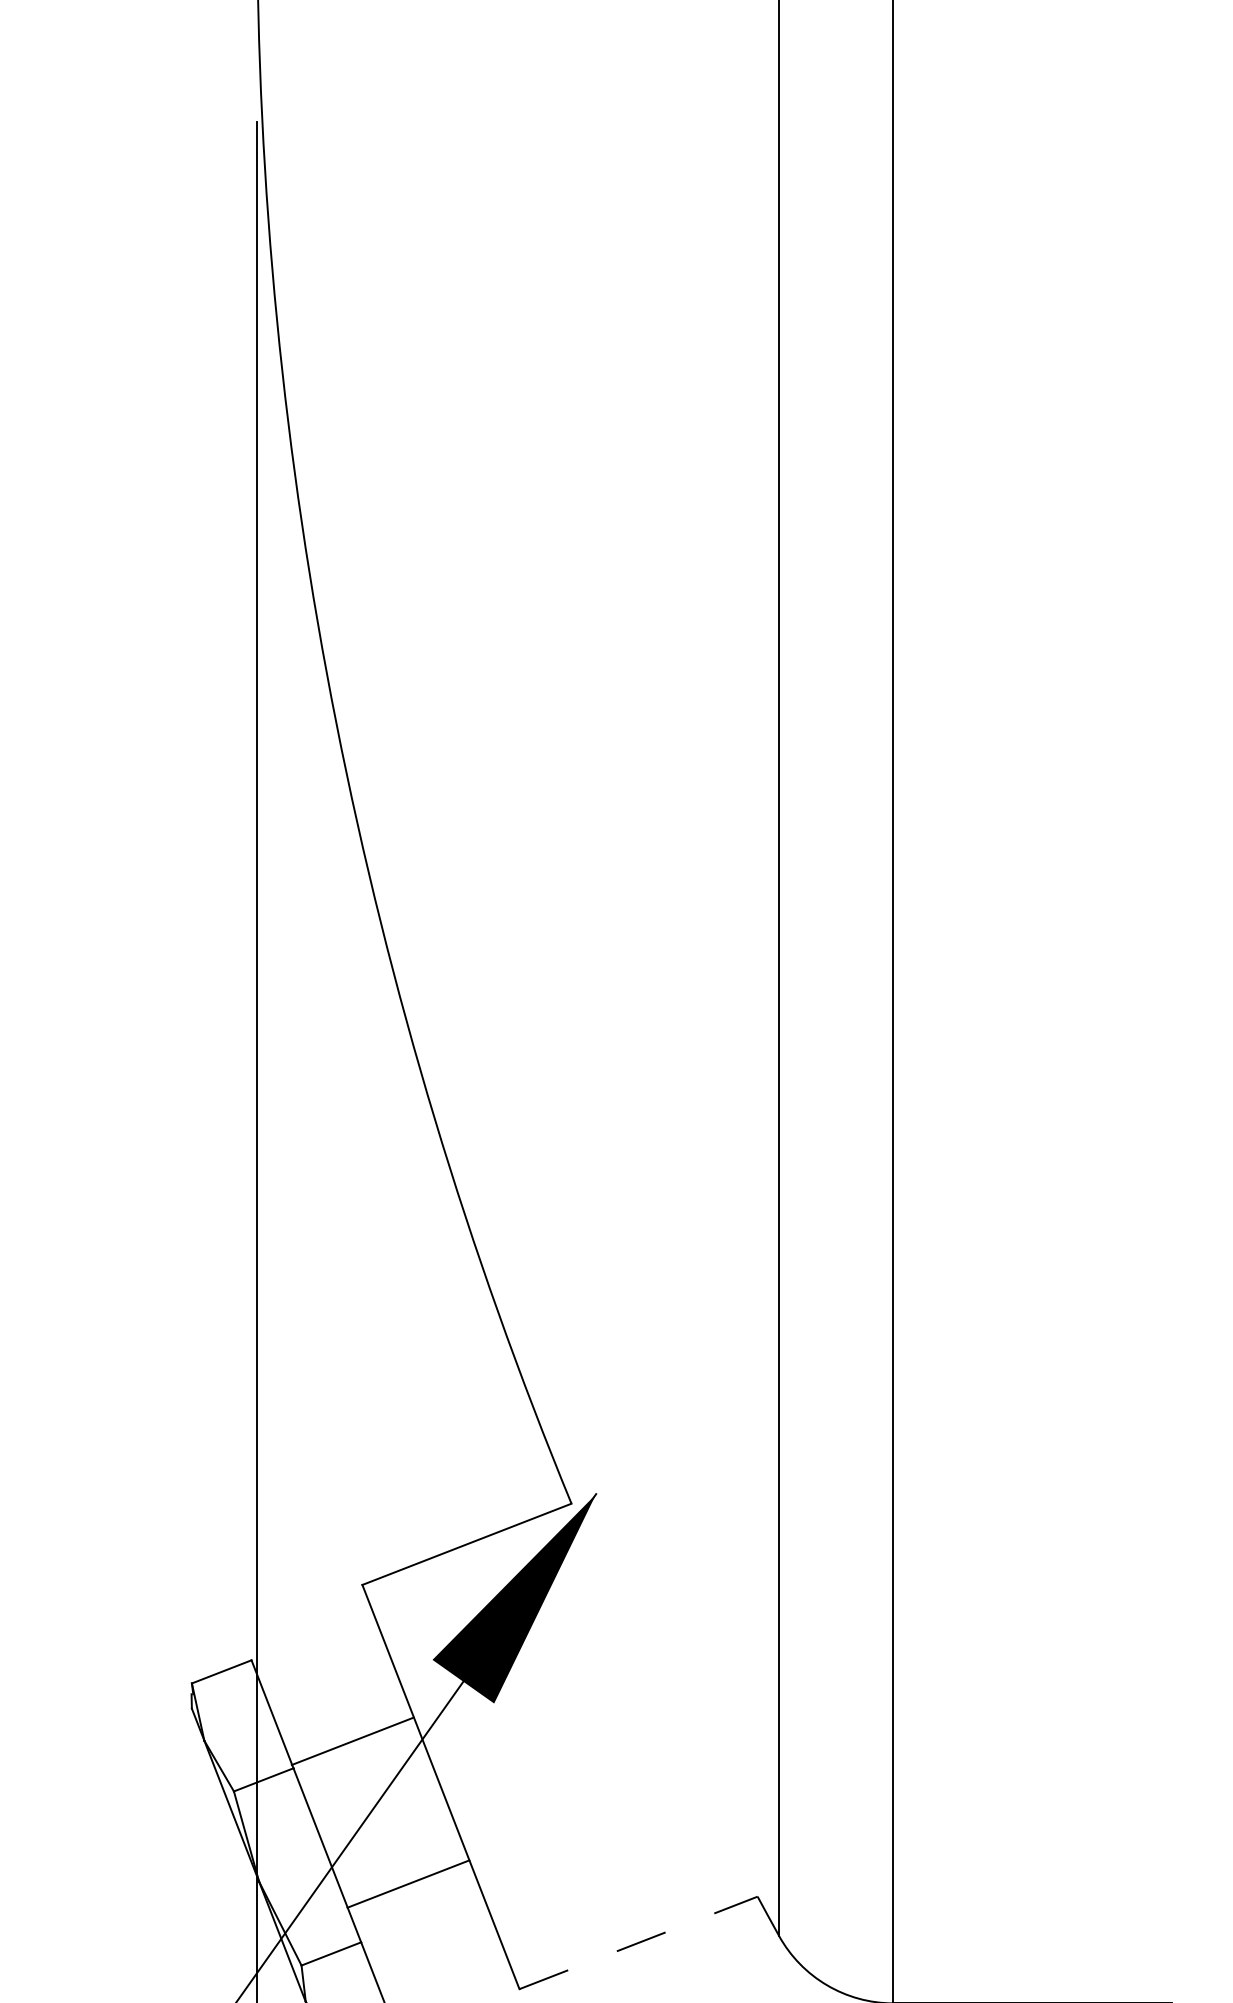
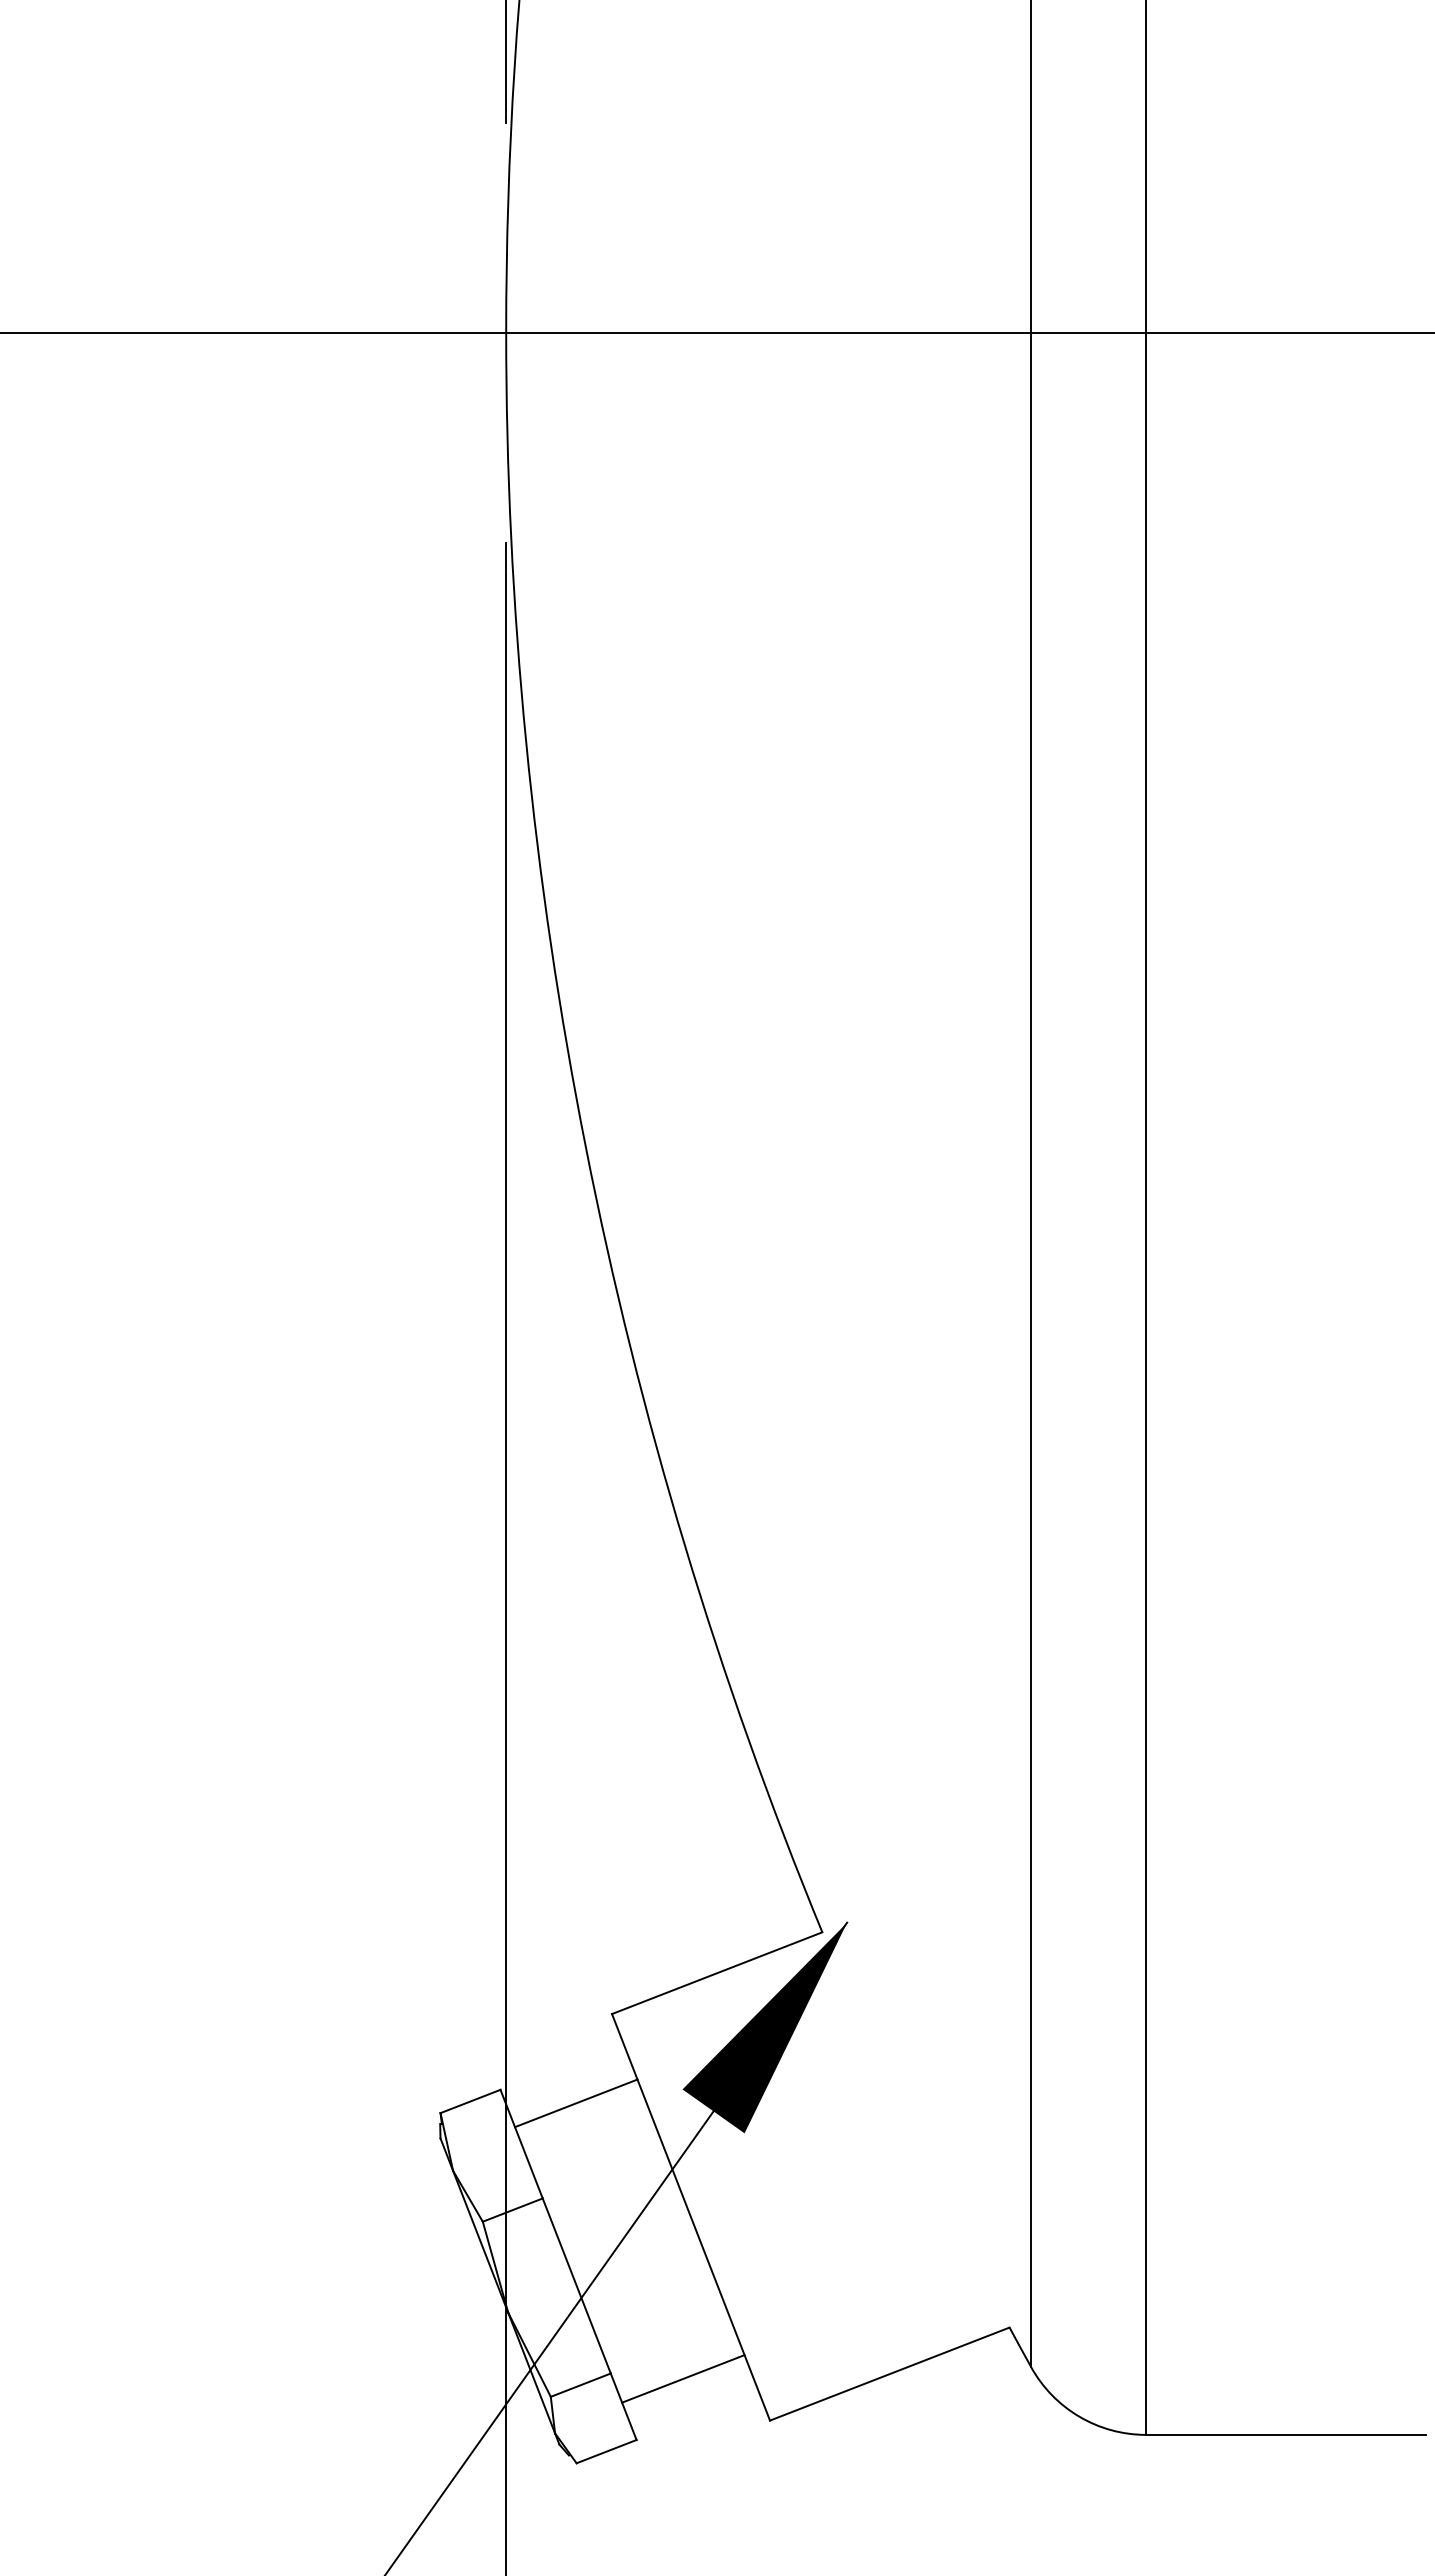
line: (352, 1741) -> (576, 2103), moved
line: (408, 1883) -> (683, 2378), moved
line: (639, 1942) -> (890, 2373), dashed -> solid

